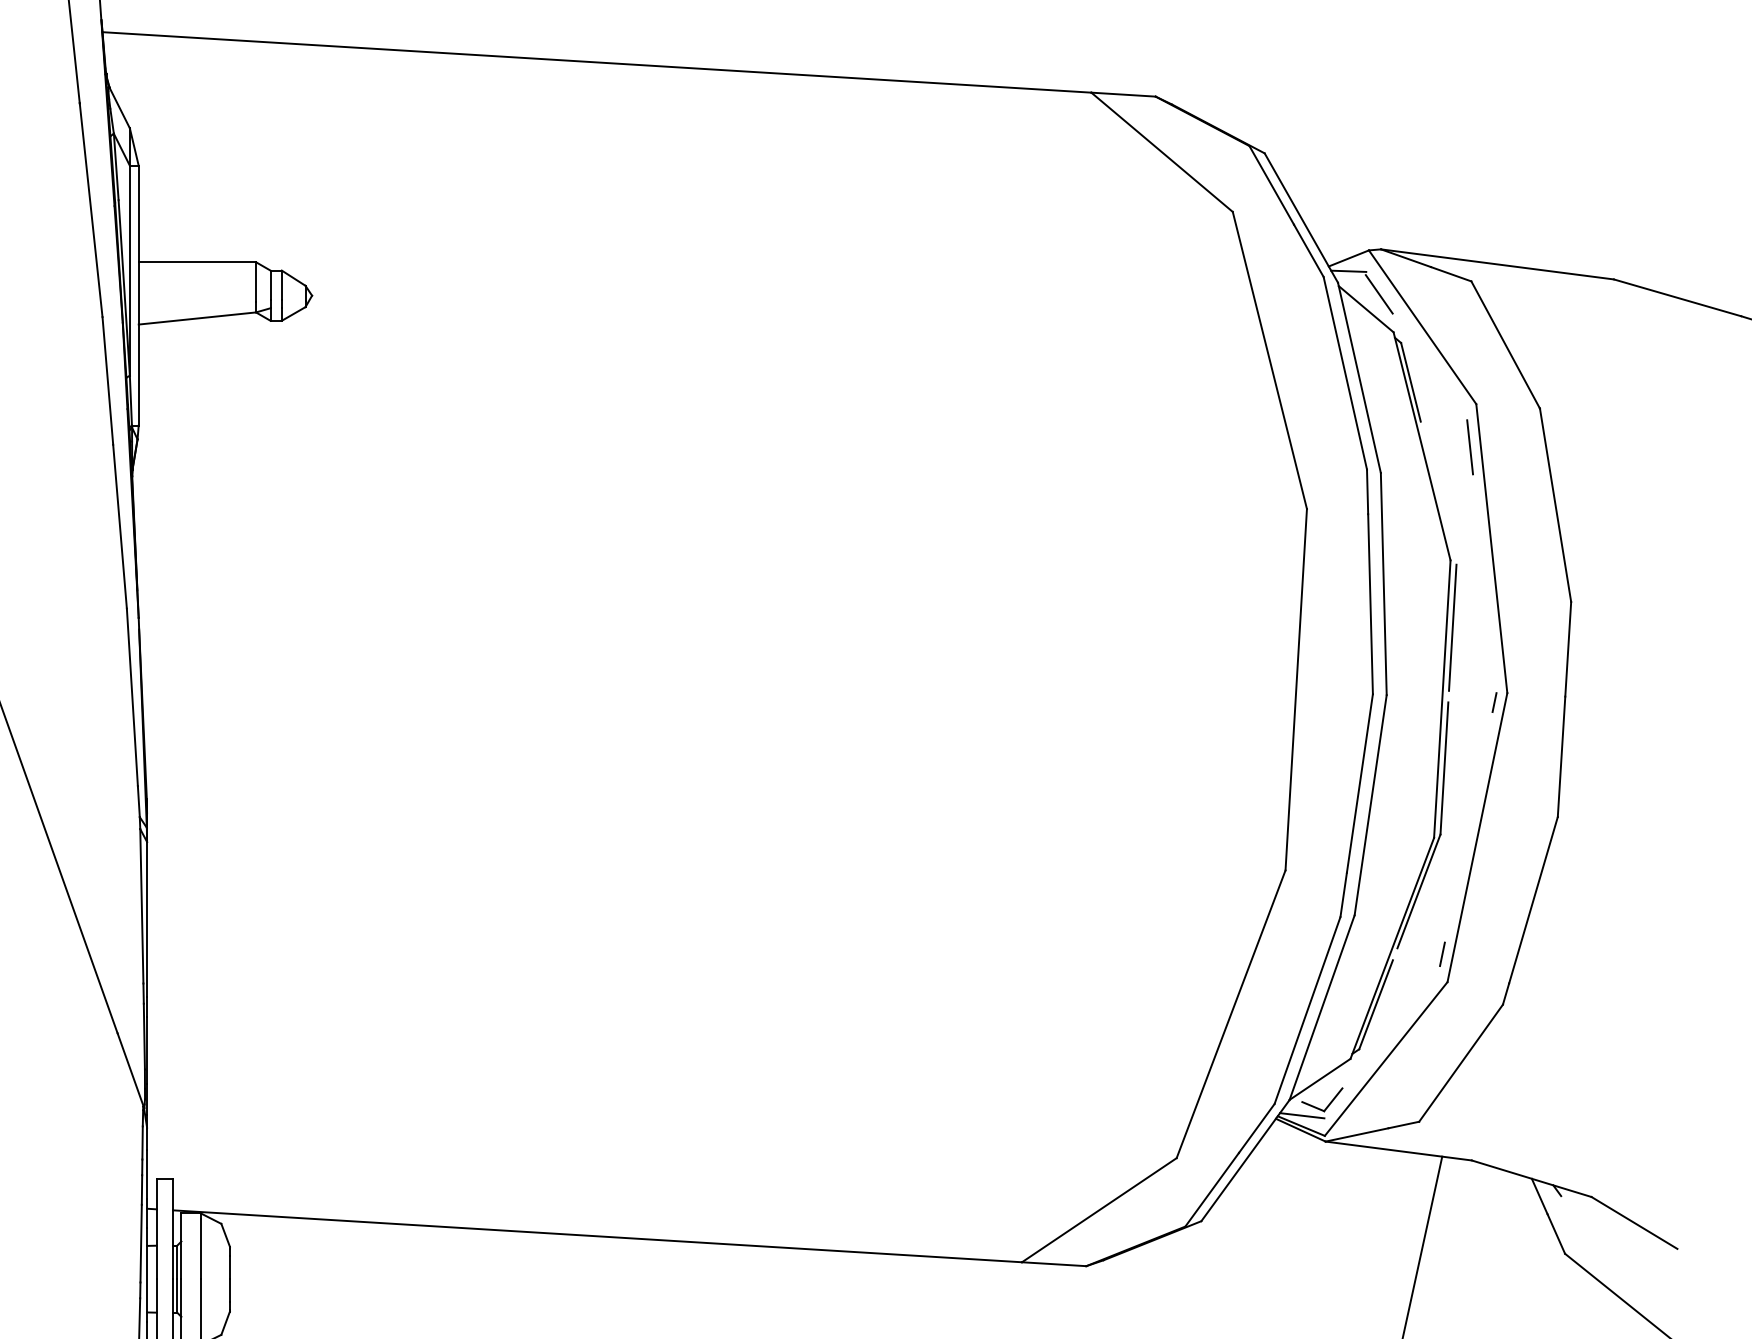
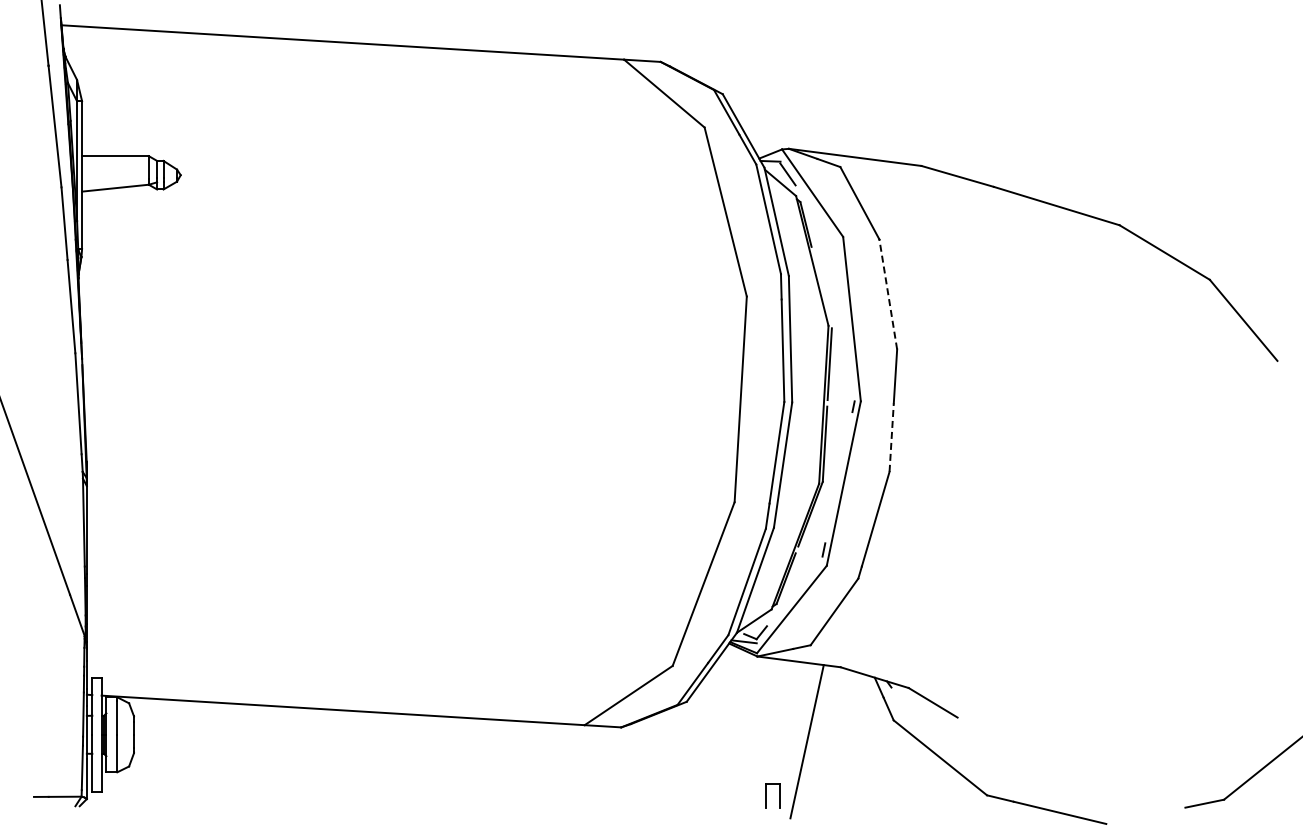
line: (1469, 447) -> (839, 261), removed
line: (1555, 505) -> (888, 294), solid -> dashed
line: (1561, 756) -> (891, 437), solid -> dashed

